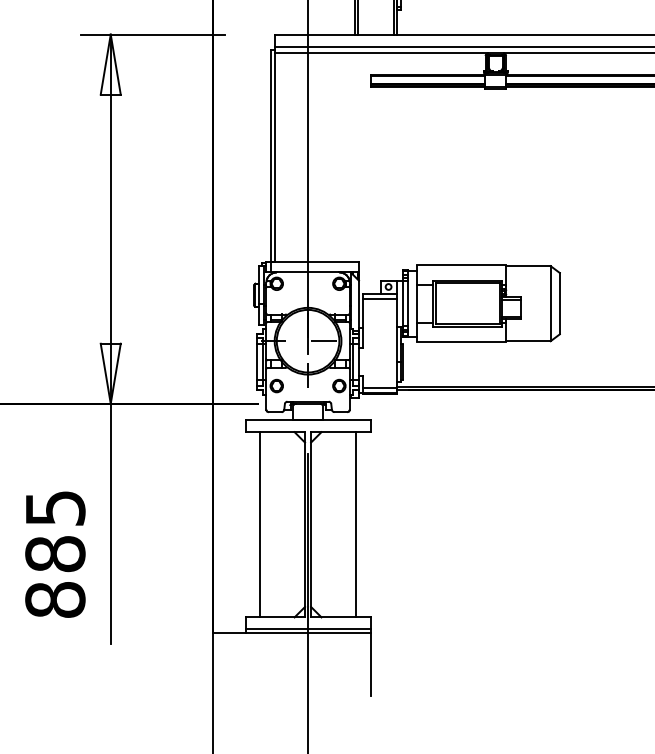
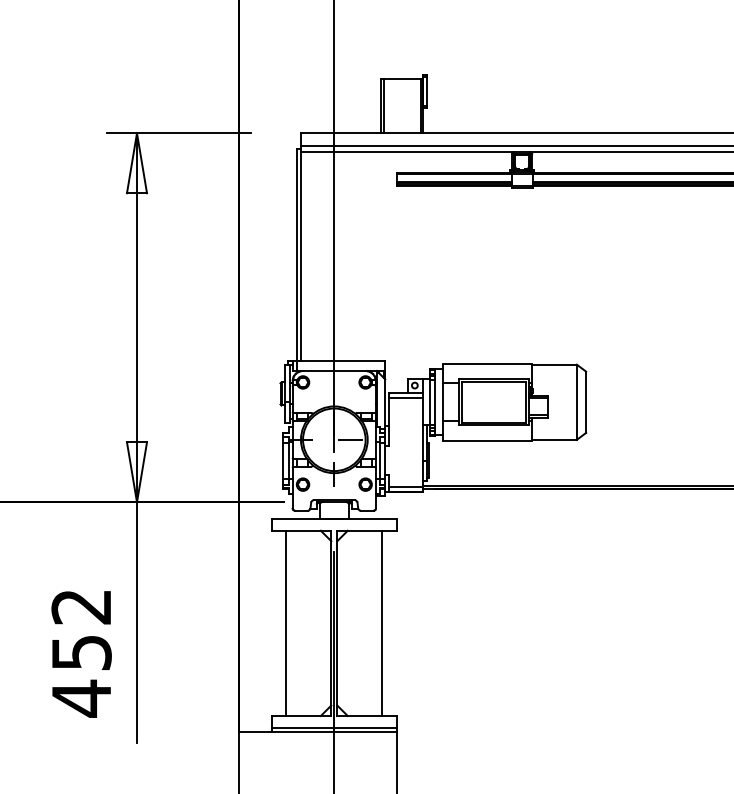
text: (55, 554) -> (81, 653), 885 -> 452

